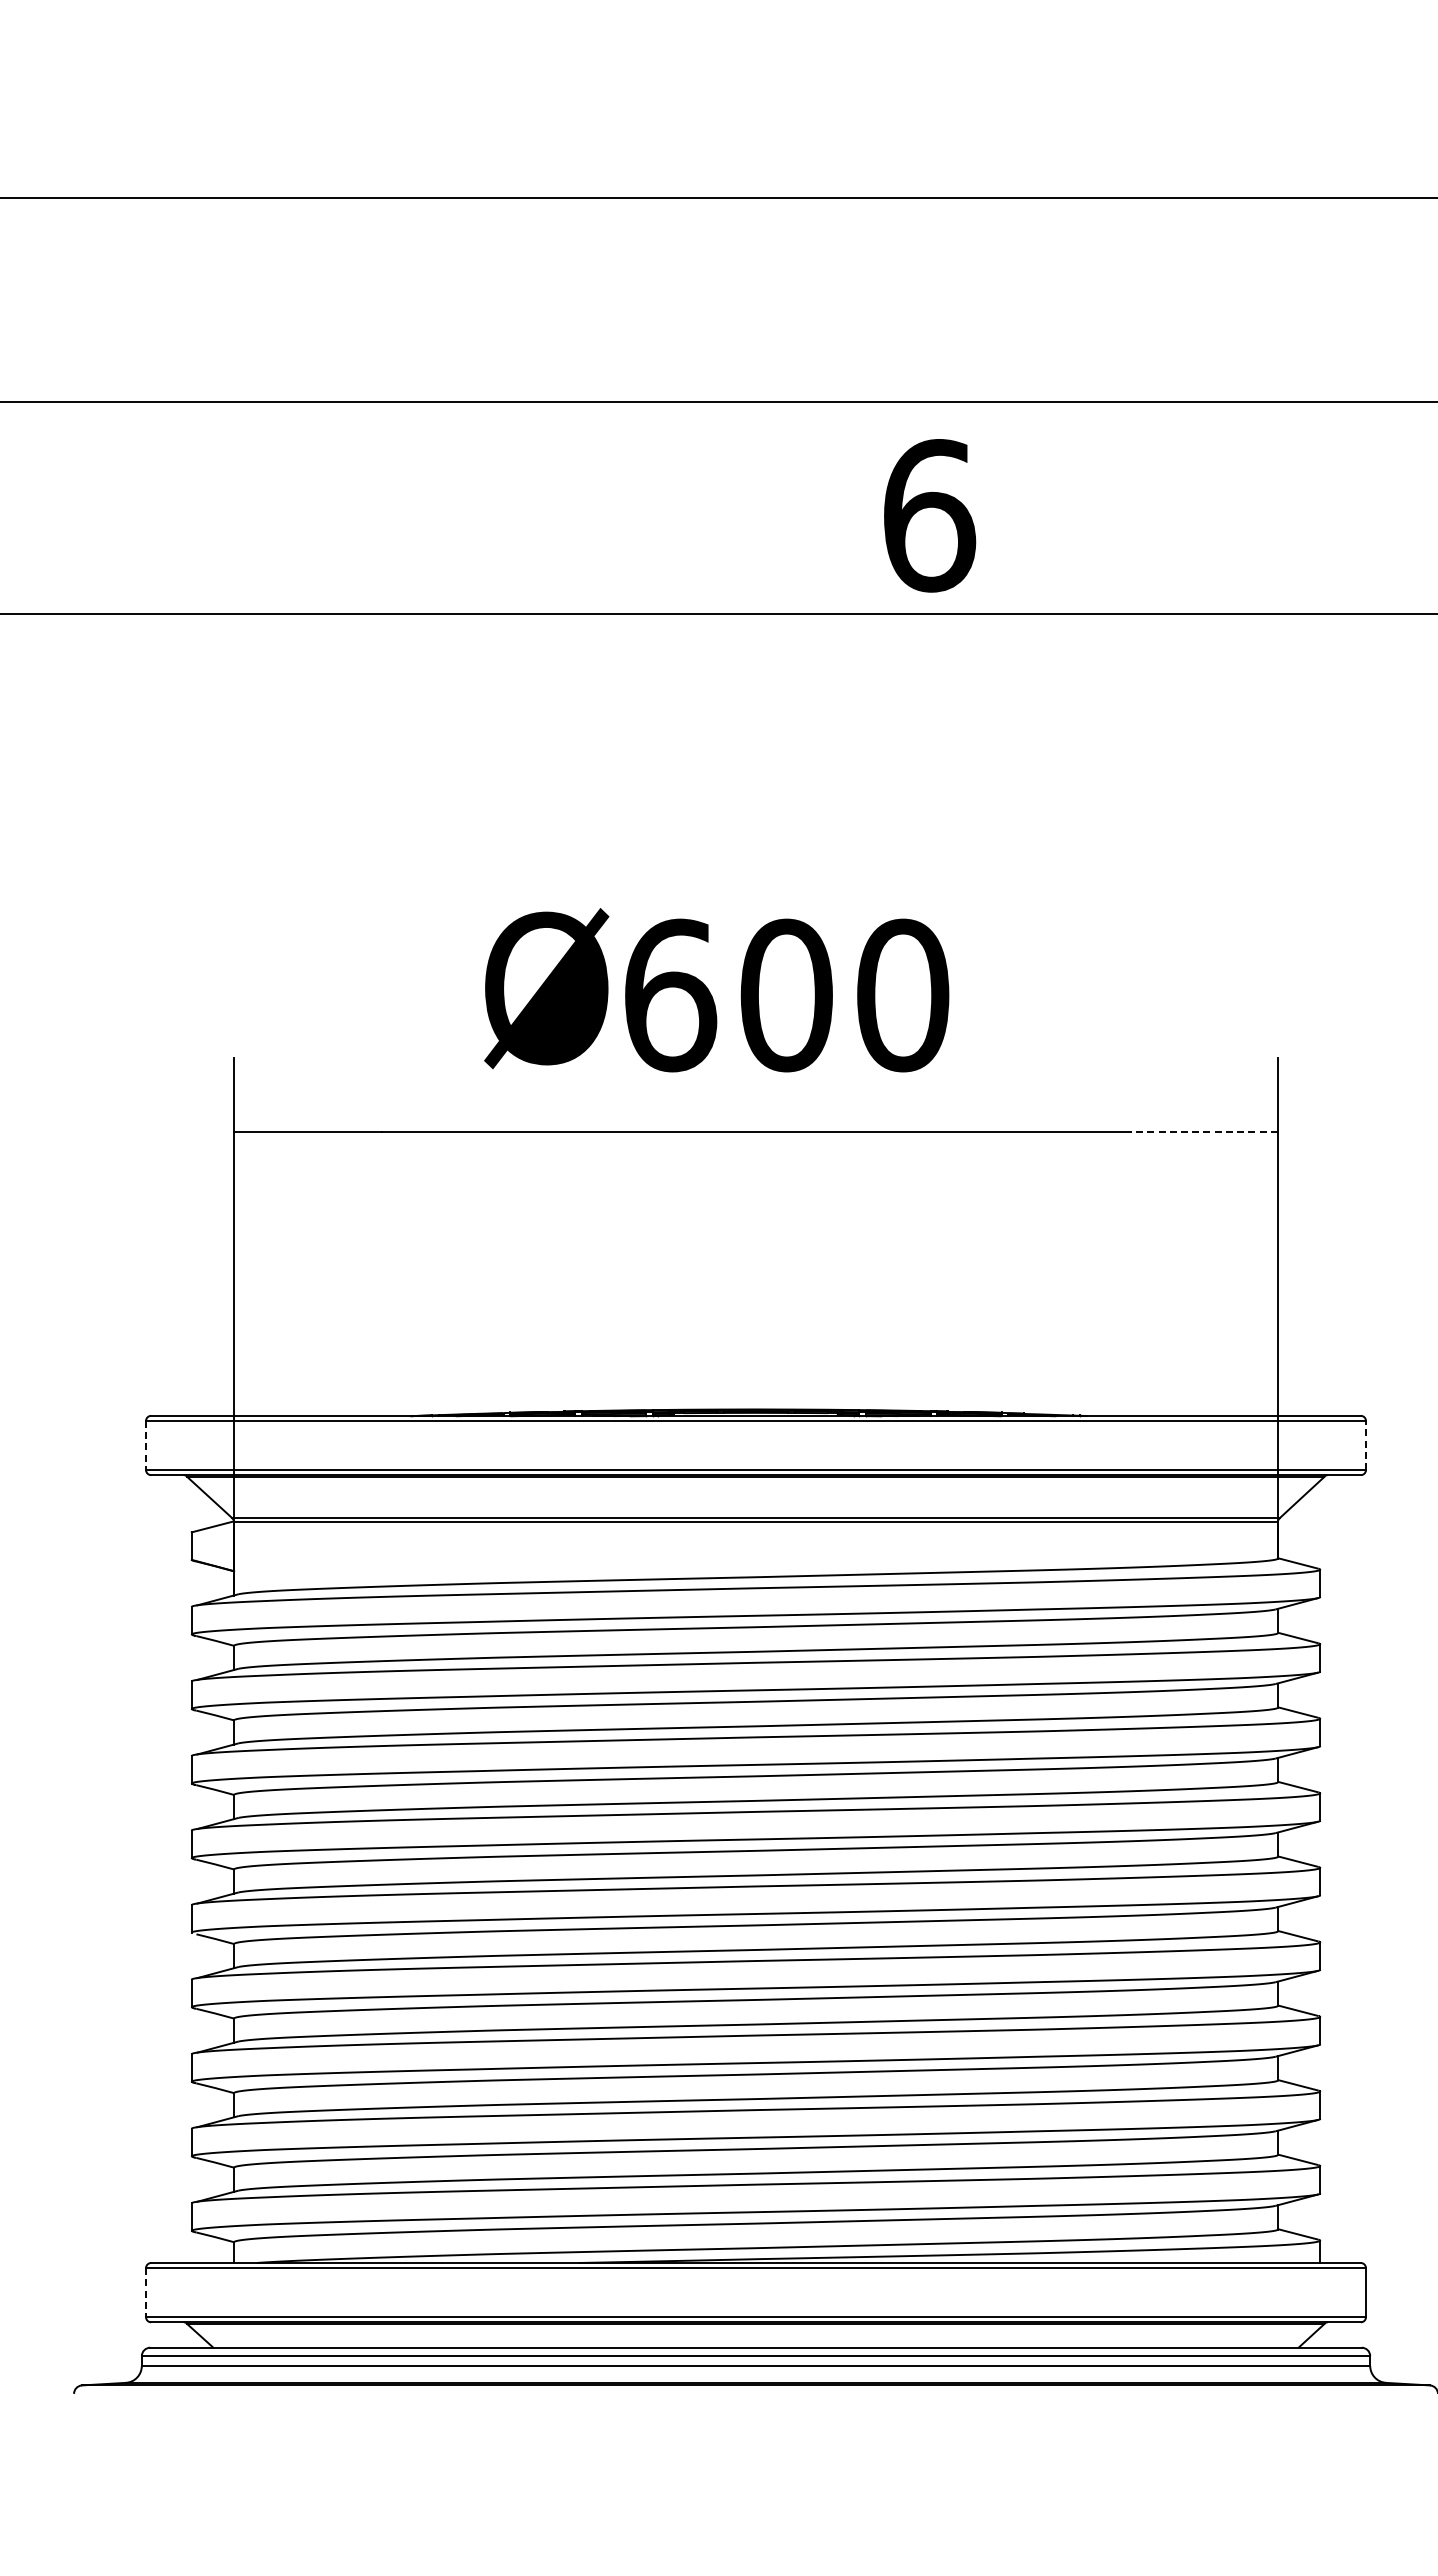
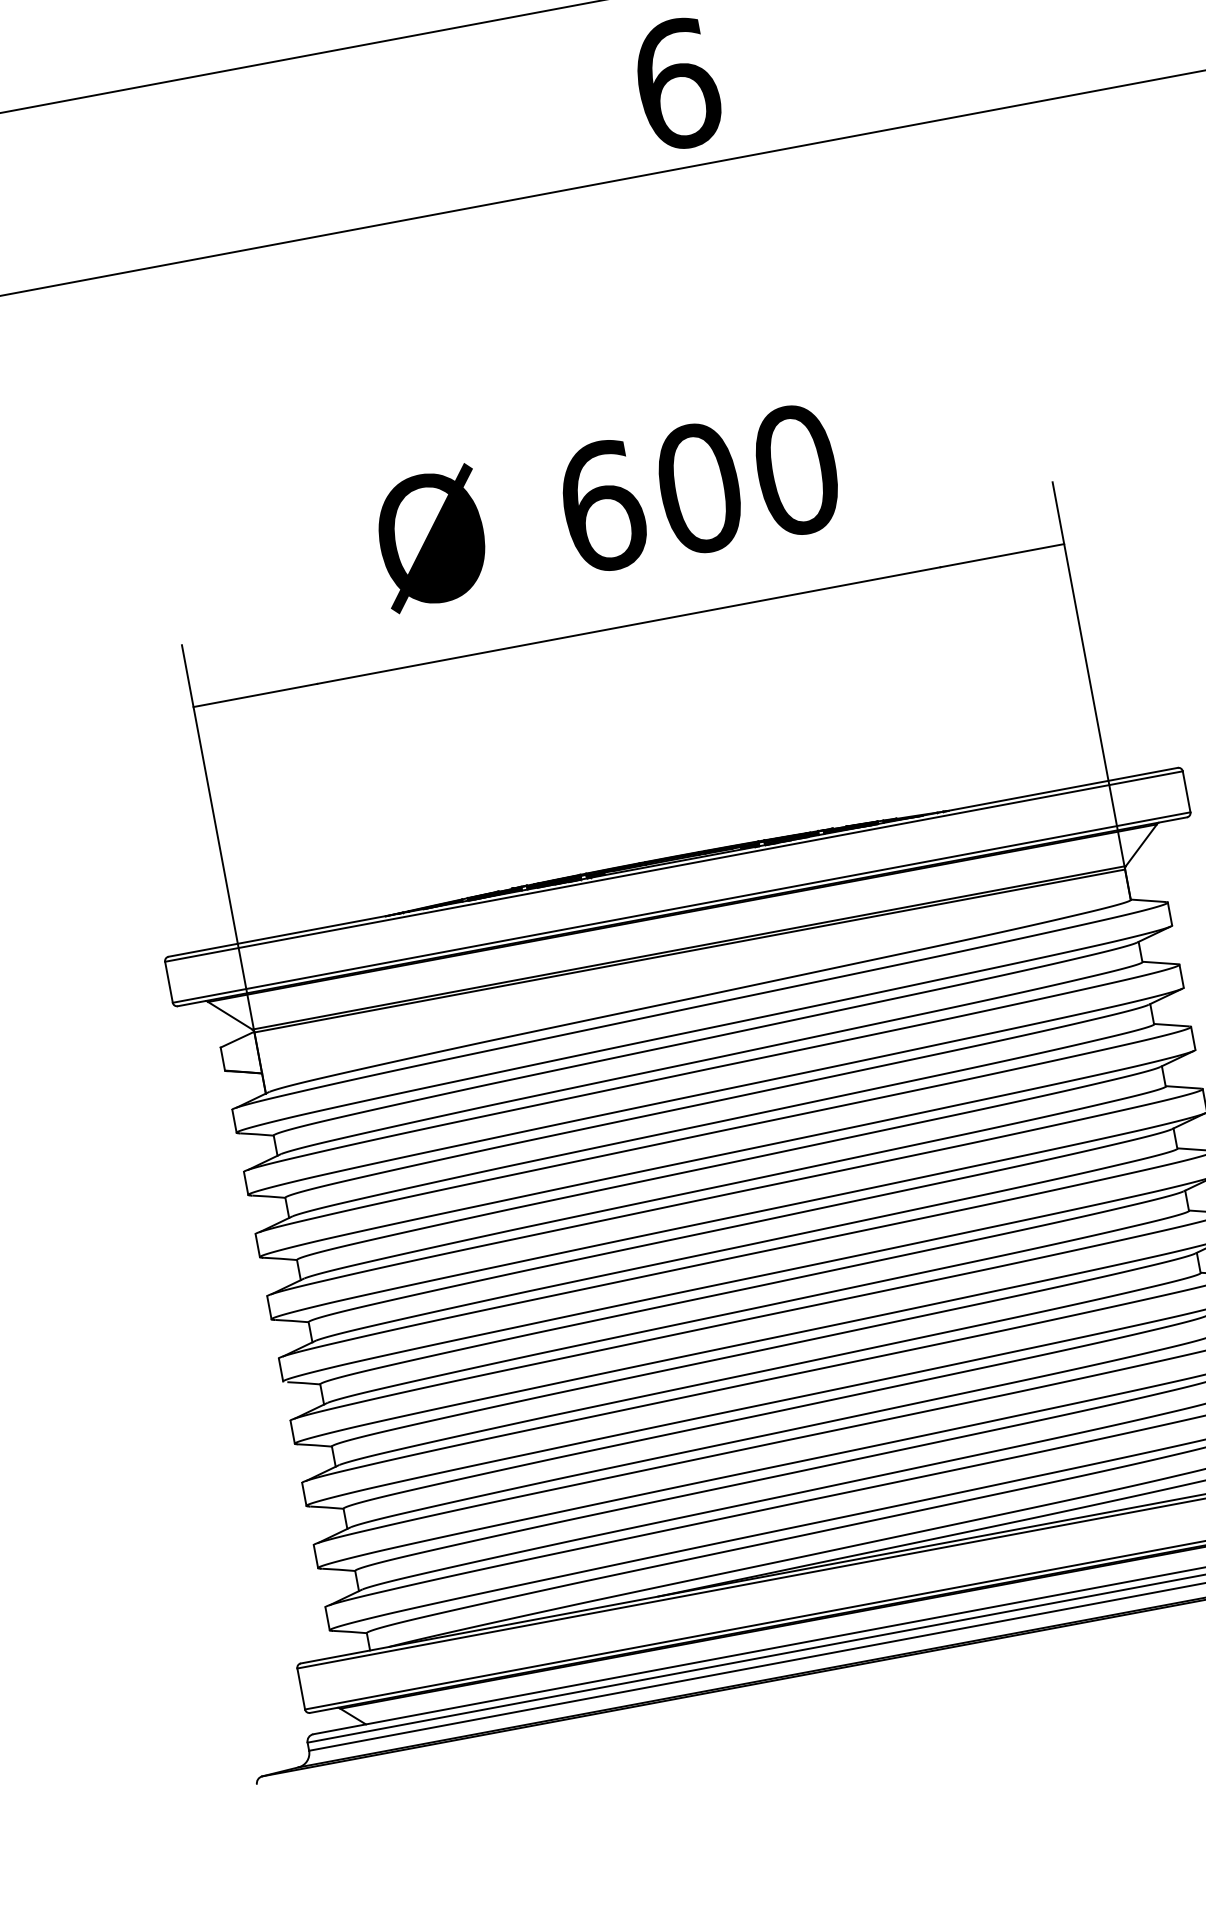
text: (787, 995) -> (700, 488), moved
line: (1203, 1132) -> (1002, 556), dashed -> solid
line: (146, 1445) -> (169, 982), dashed -> solid
line: (1365, 1445) -> (1186, 791), dashed -> solid
line: (146, 2292) -> (301, 1688), dashed -> solid

